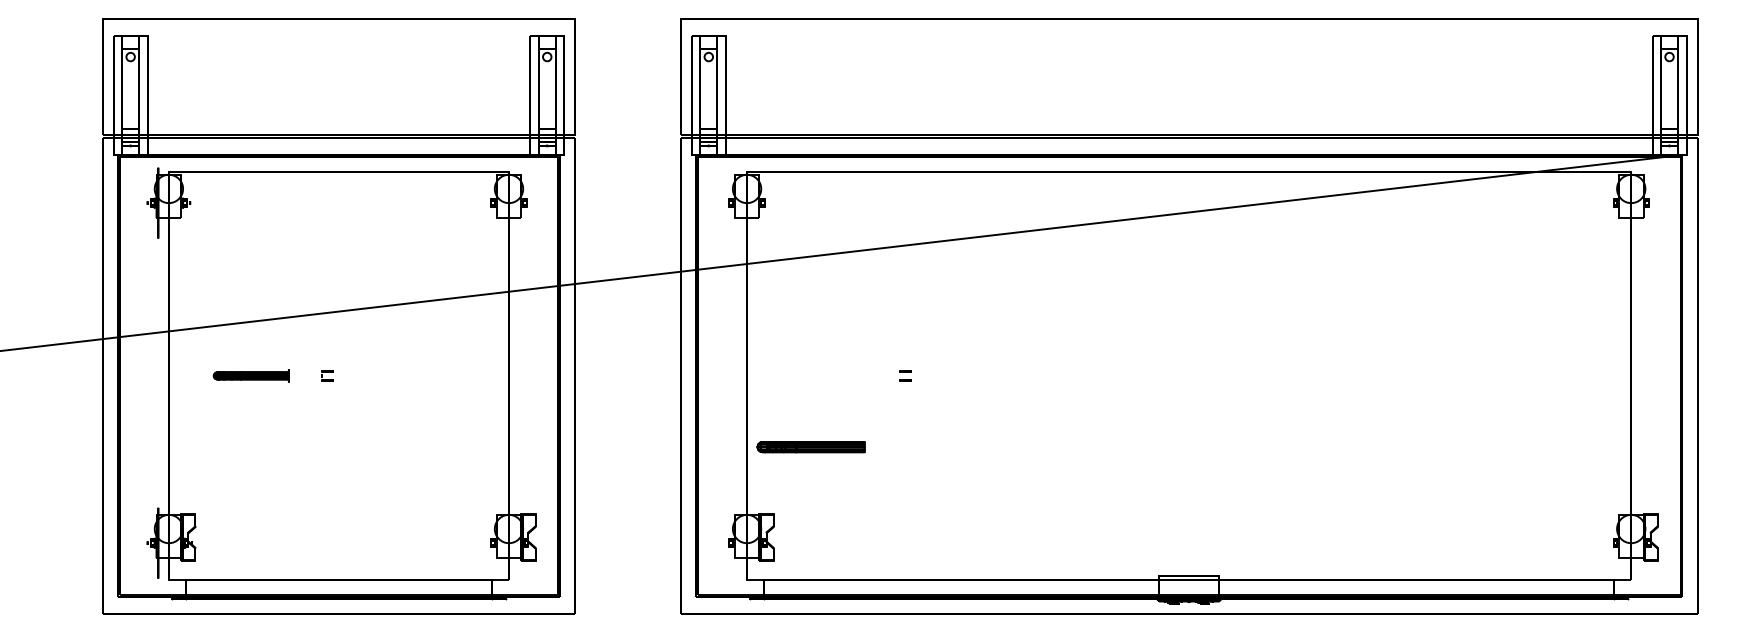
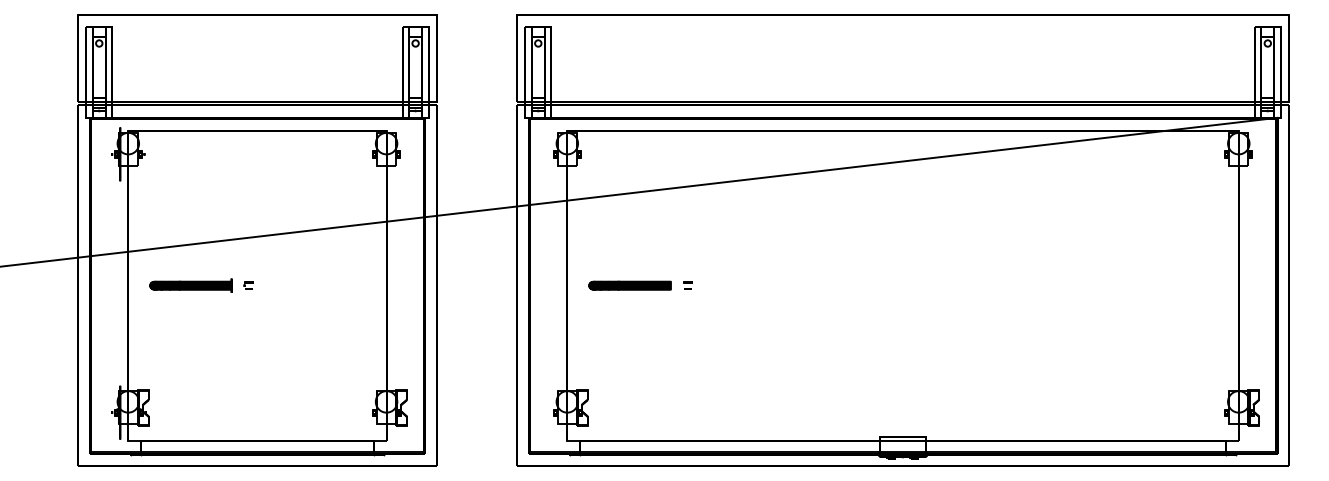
part: (250, 375) -> (190, 285), size x1.43
part: (810, 446) -> (629, 285), moved

